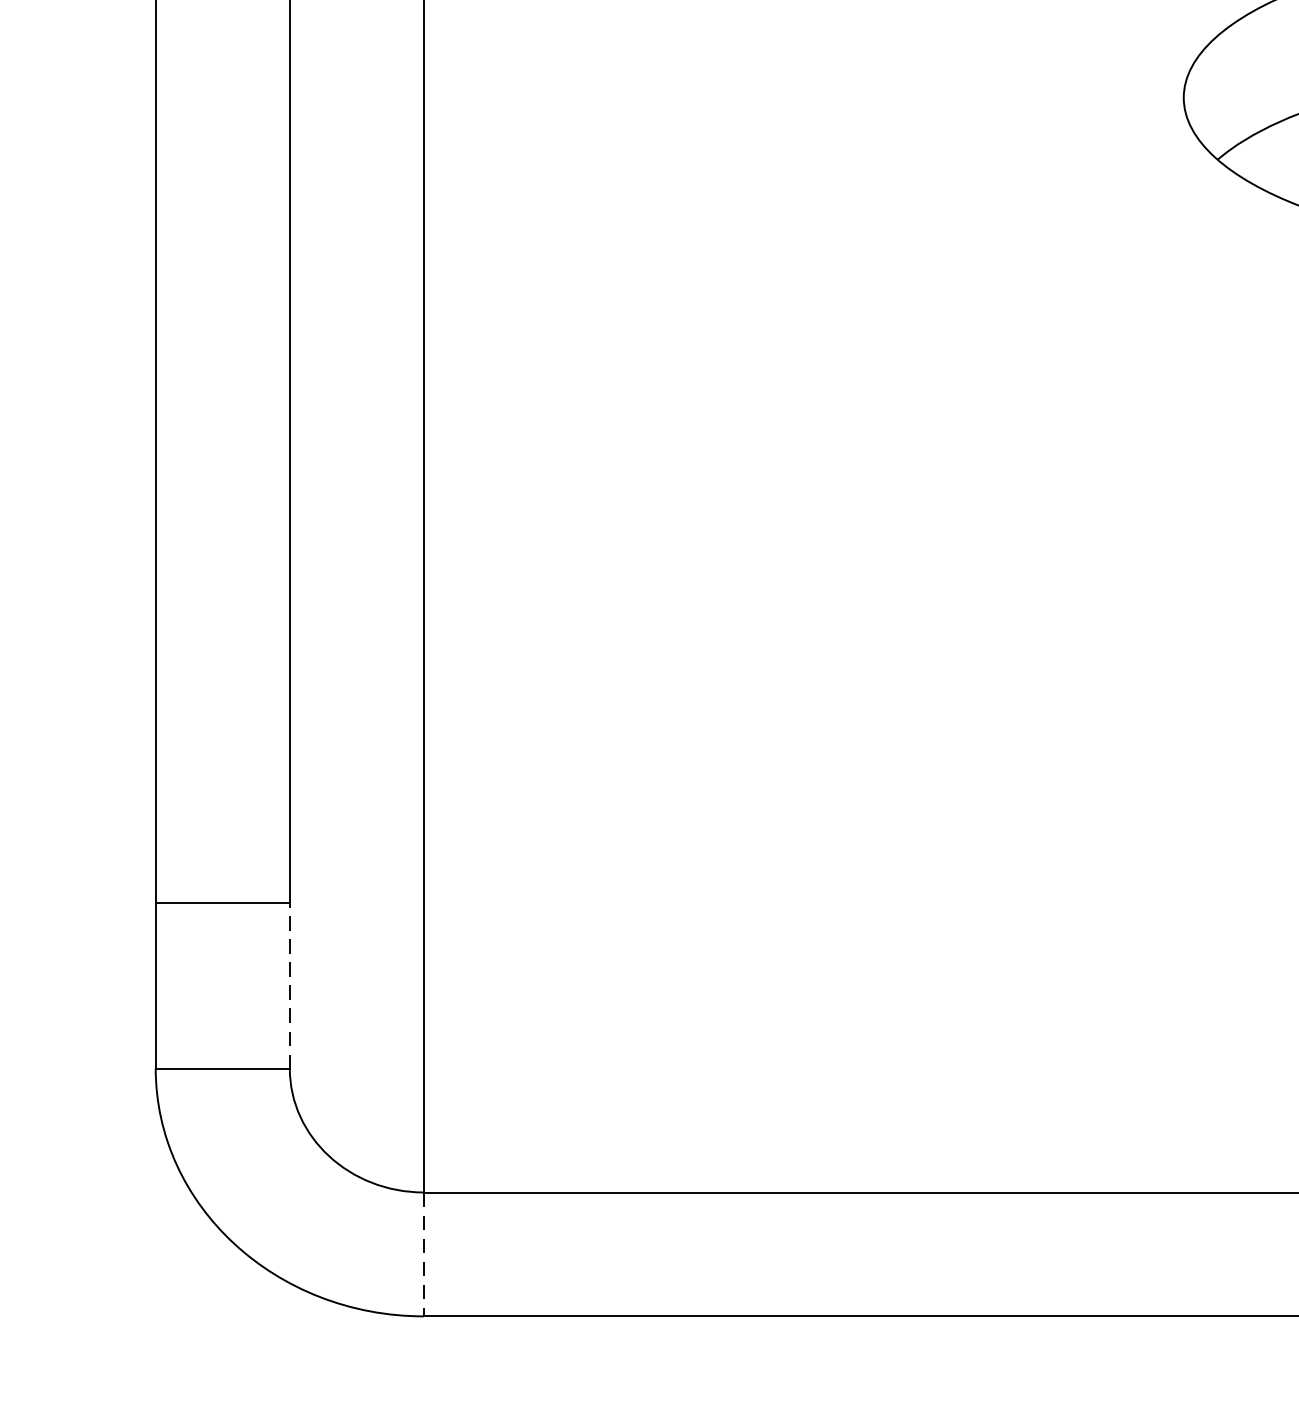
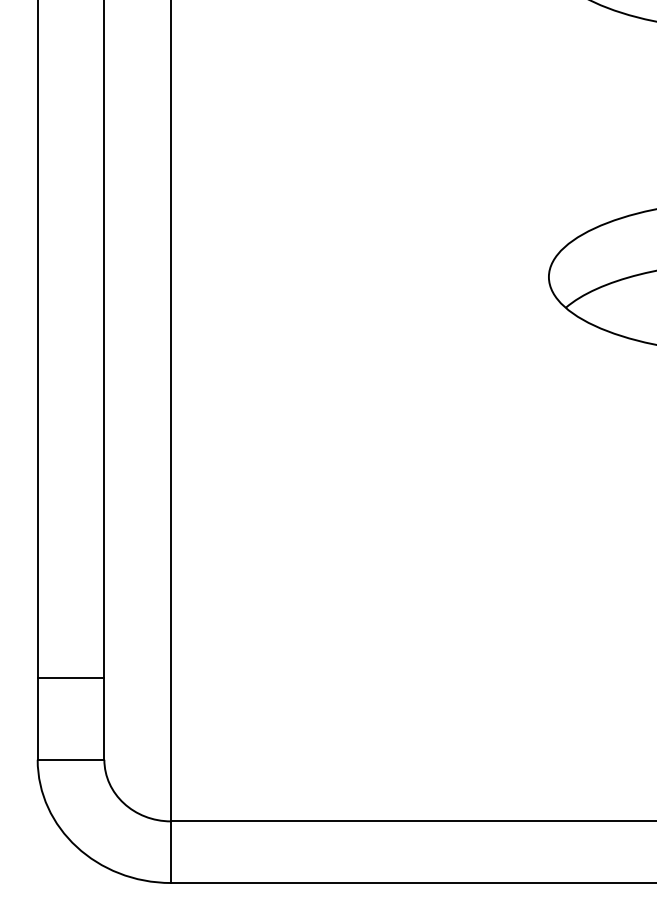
line: (290, 985) -> (104, 718), dashed -> solid
line: (424, 1255) -> (171, 852), dashed -> solid

